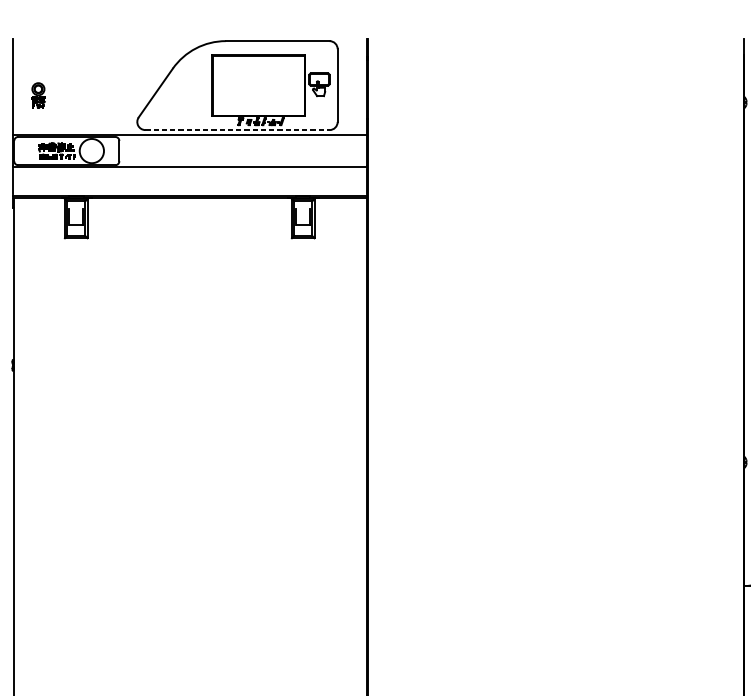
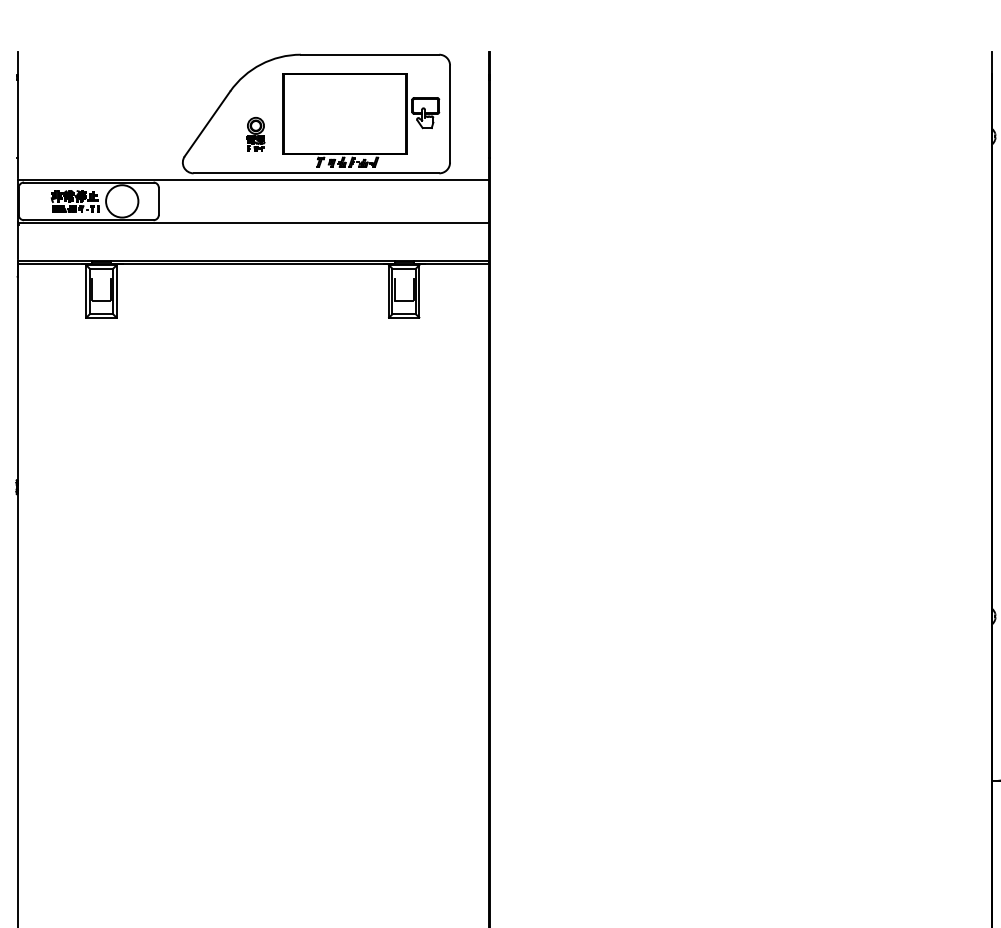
part: (38, 95) -> (255, 134), moved
line: (237, 130) -> (316, 173), dashed -> solid

